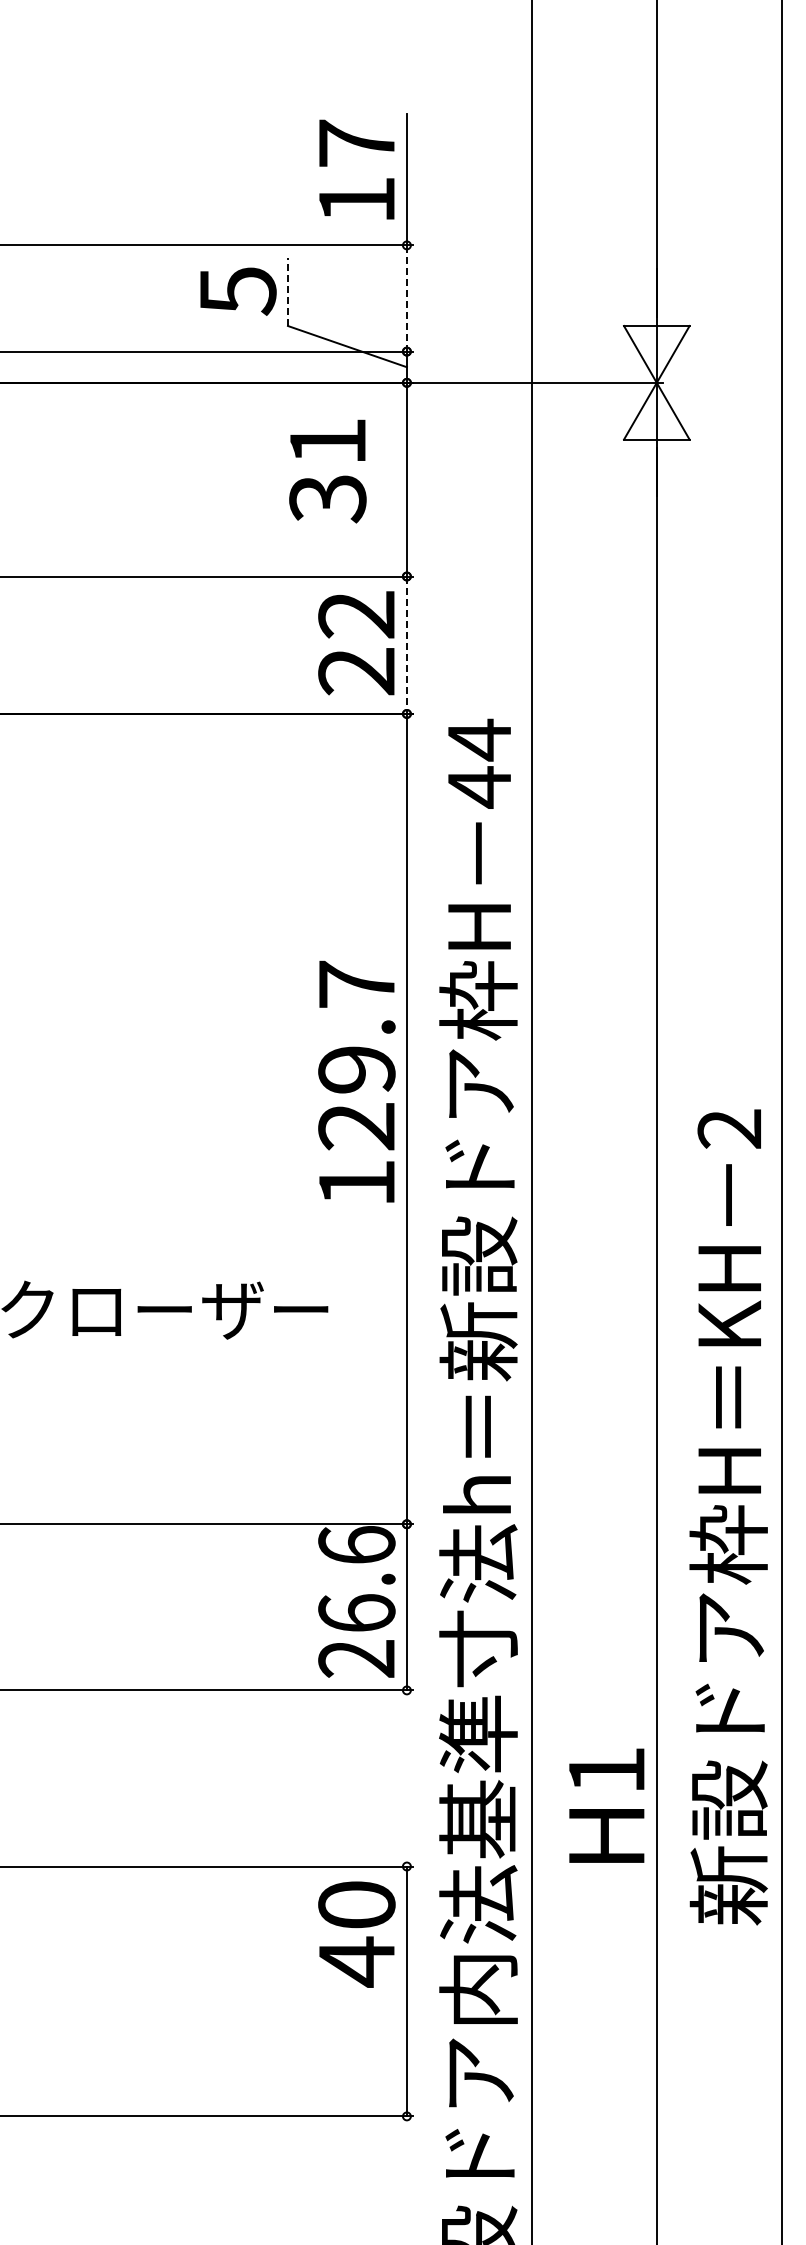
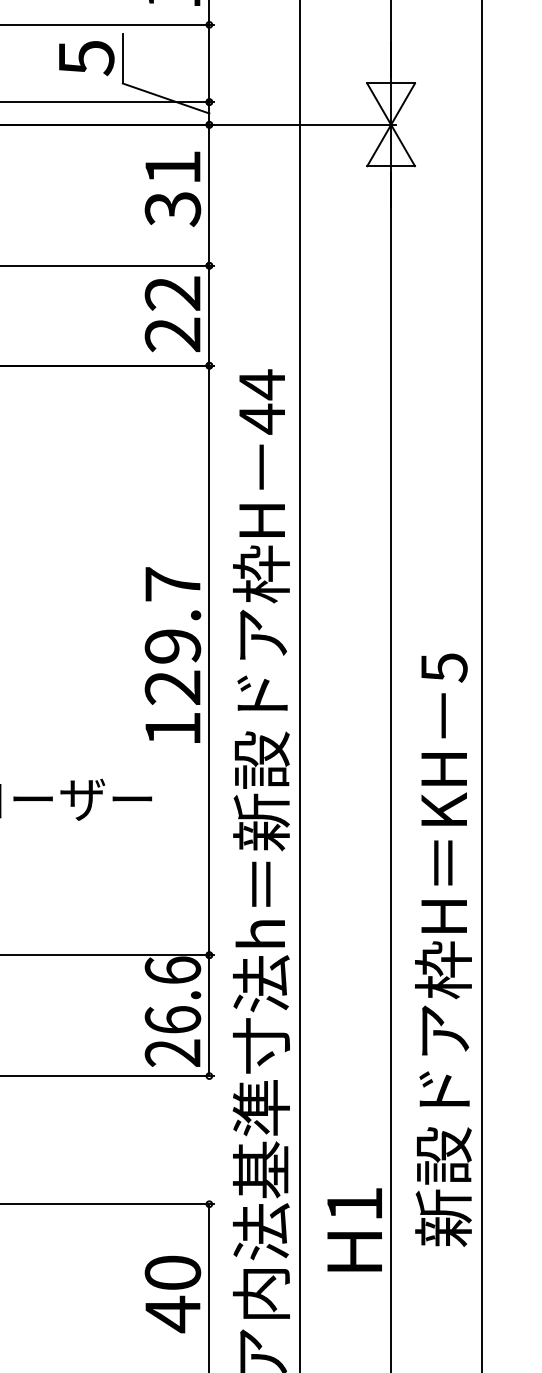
line: (287, 291) -> (122, 58), dashed -> solid
line: (406, 298) -> (209, 63), dashed -> solid
text: (327, 471) -> (172, 189), moved
line: (406, 645) -> (209, 315), dashed -> solid
text: (356, 1081) -> (172, 654), moved
text: (729, 1129) -> (444, 668), 2 -> 5
text: (606, 1805) -> (354, 1229), moved
text: (356, 1934) -> (172, 1294), moved

